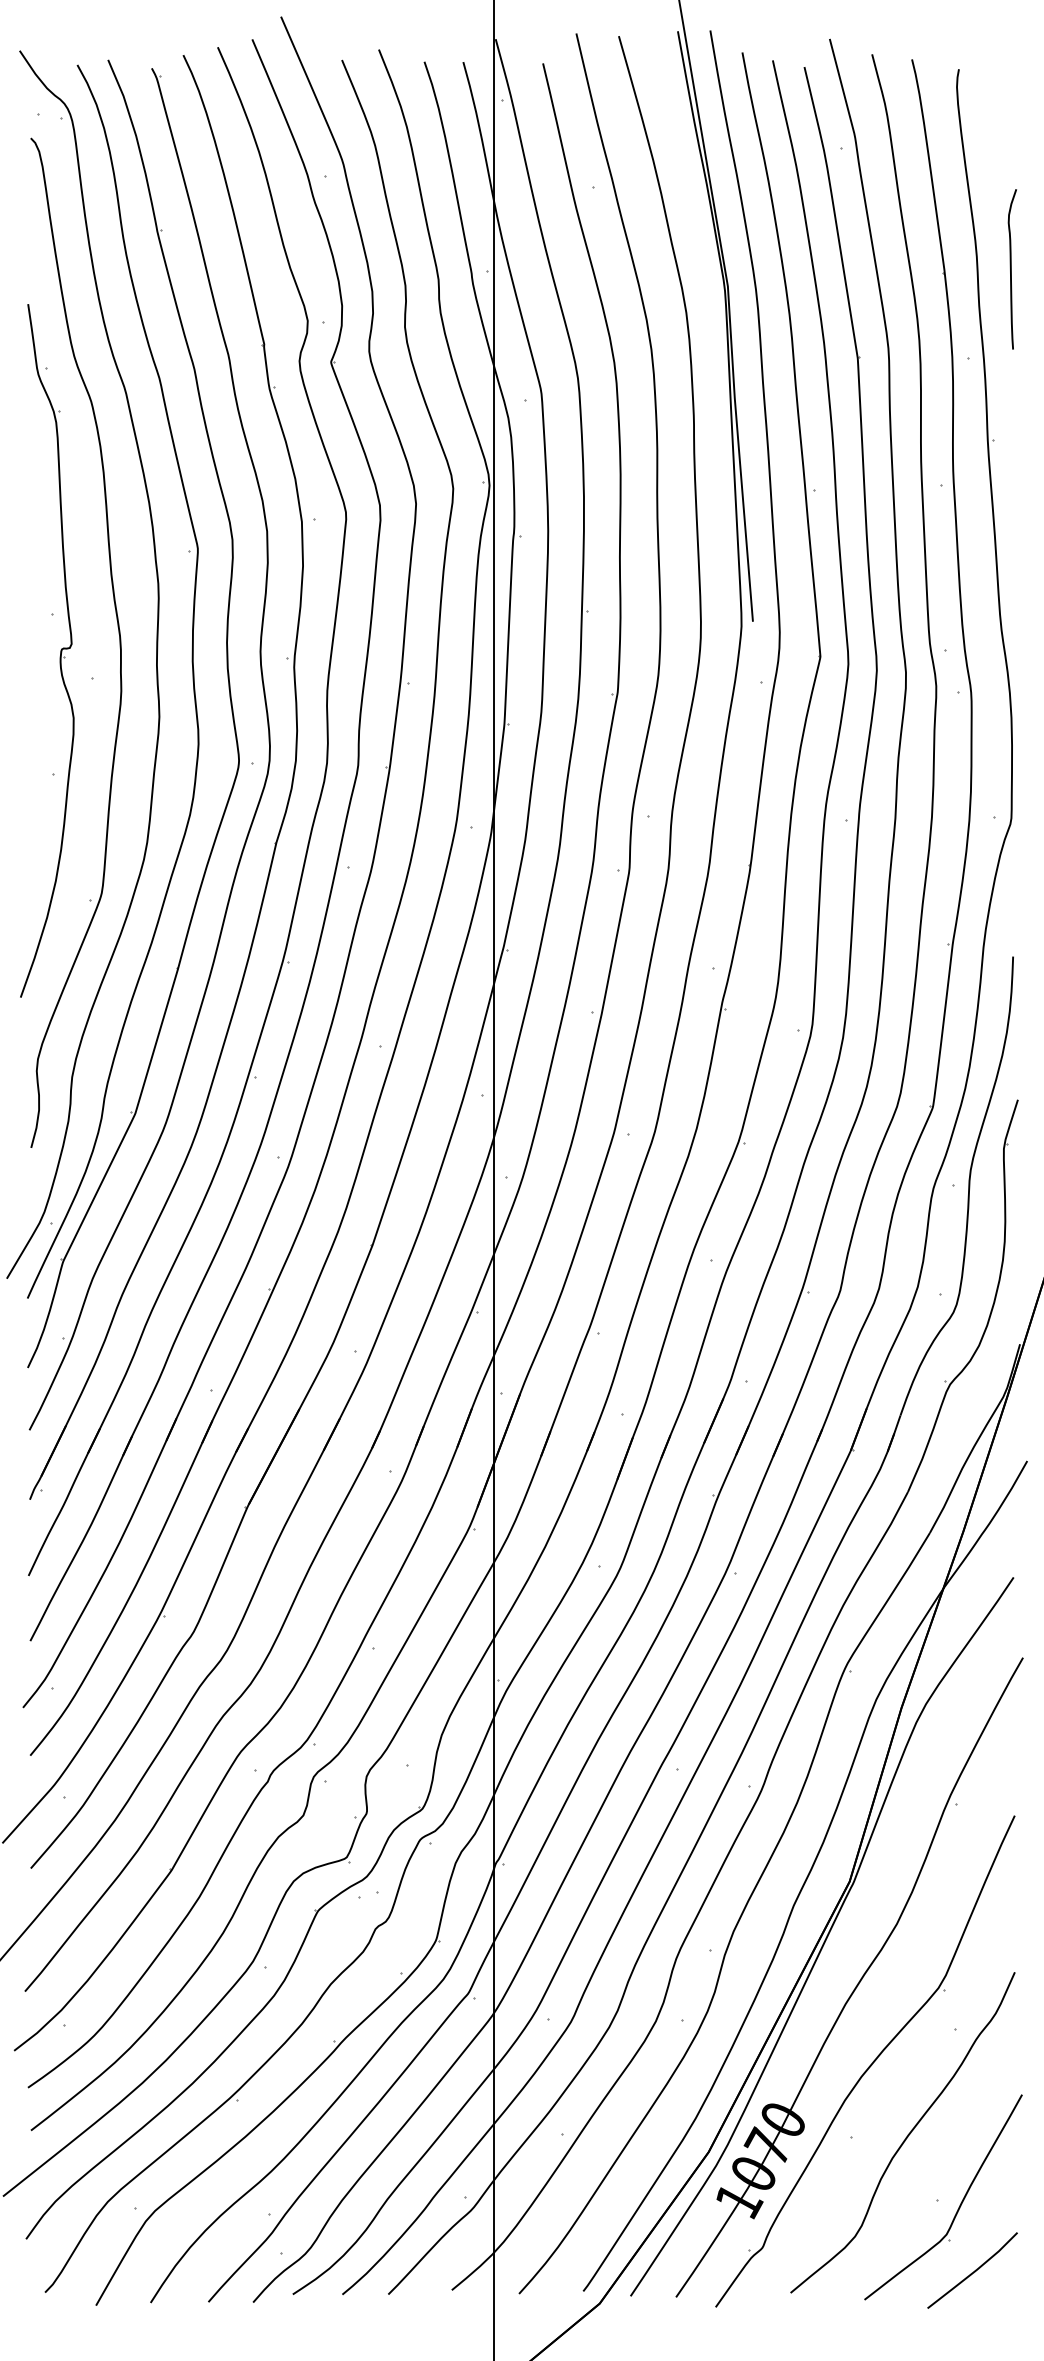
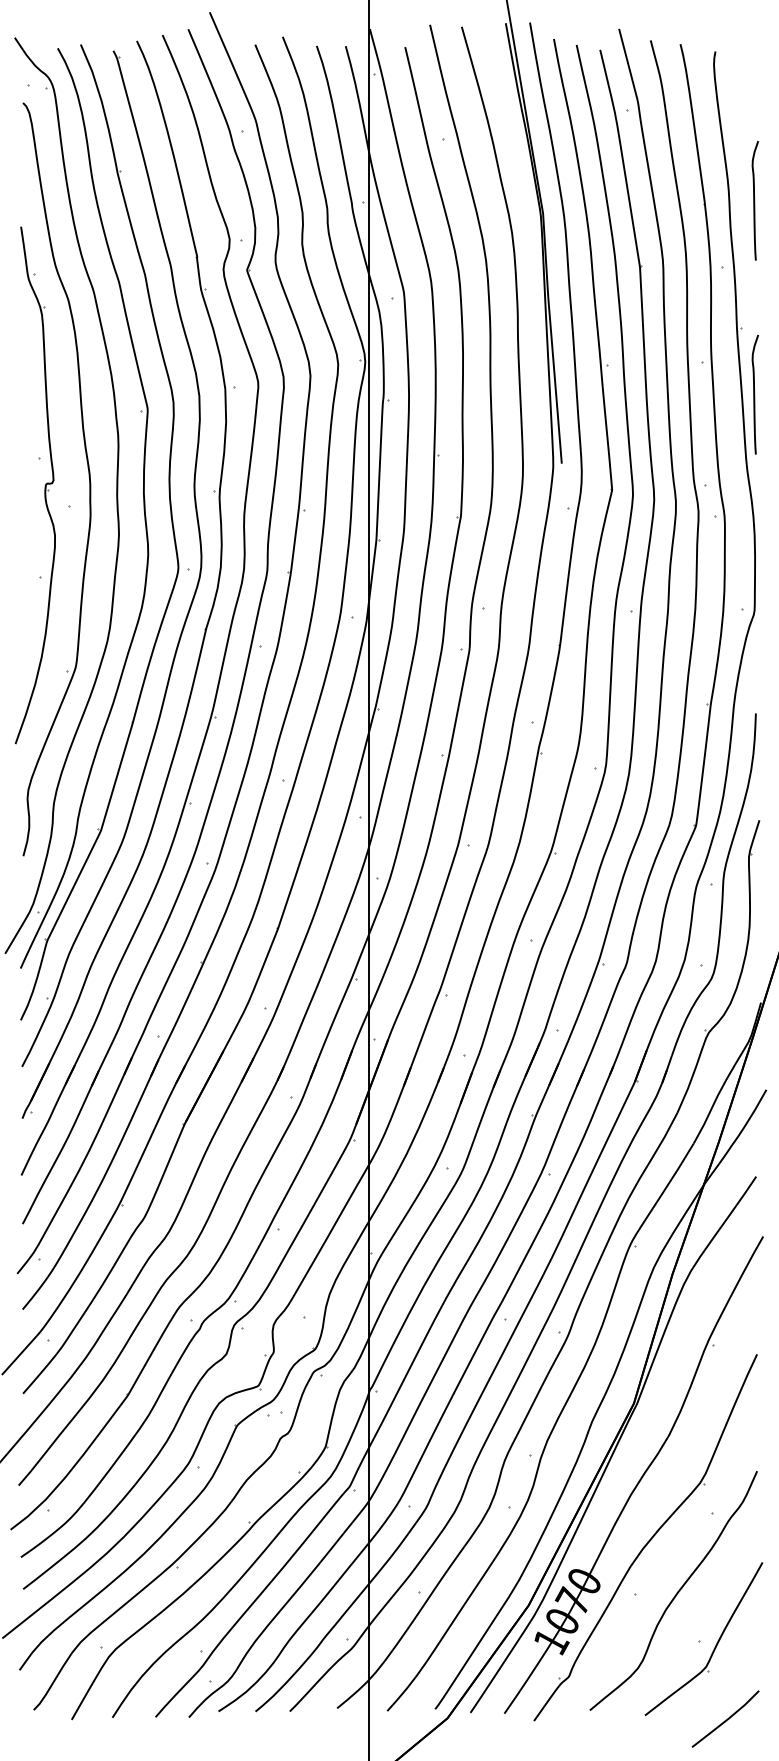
curve: (1011, 529) -> (754, 394), added
line: (973, 2271) -> (726, 1719), moved

